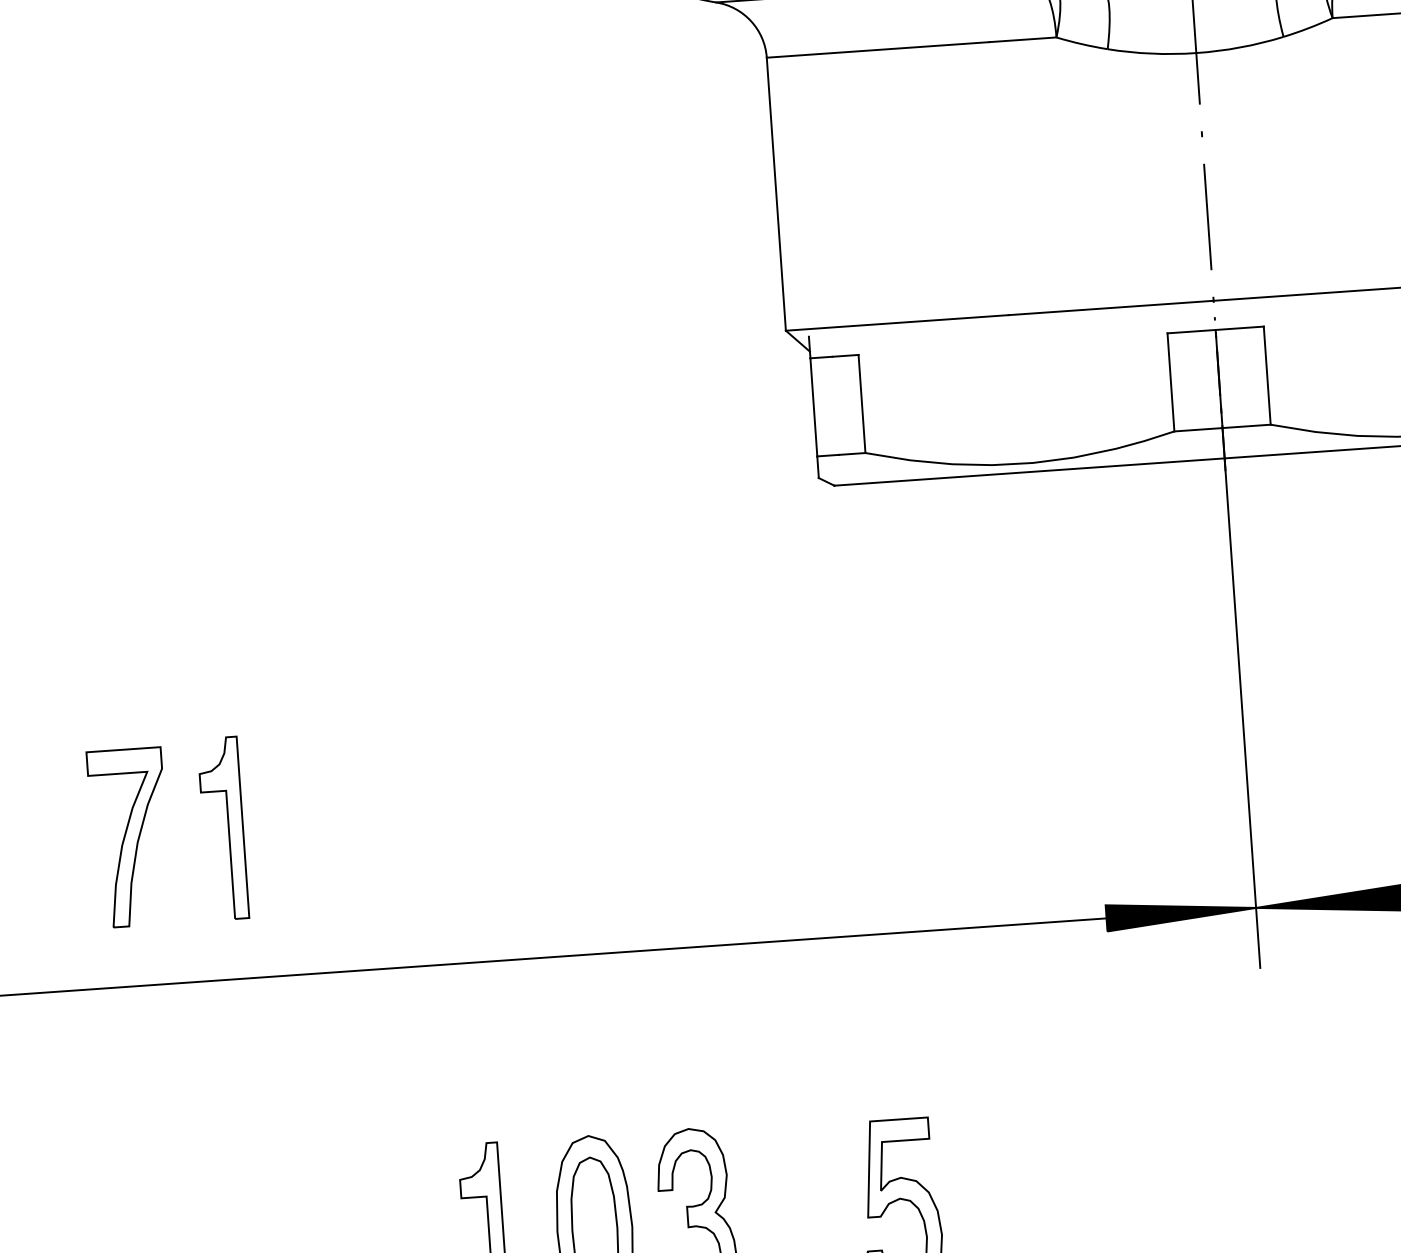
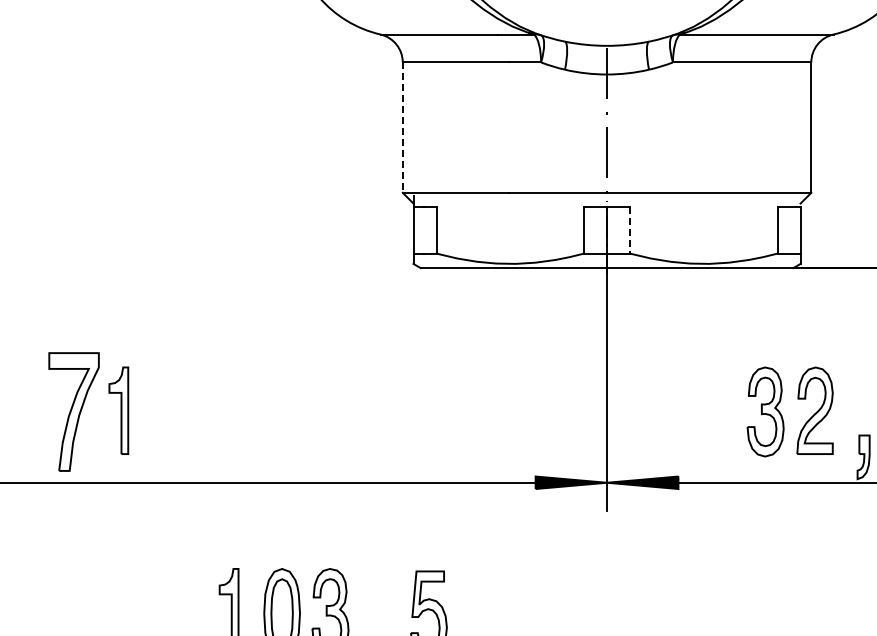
line: (775, 196) -> (402, 128), solid -> dashed
line: (1268, 376) -> (630, 230), solid -> dashed
part: (128, 836) -> (73, 411), size x1.4

